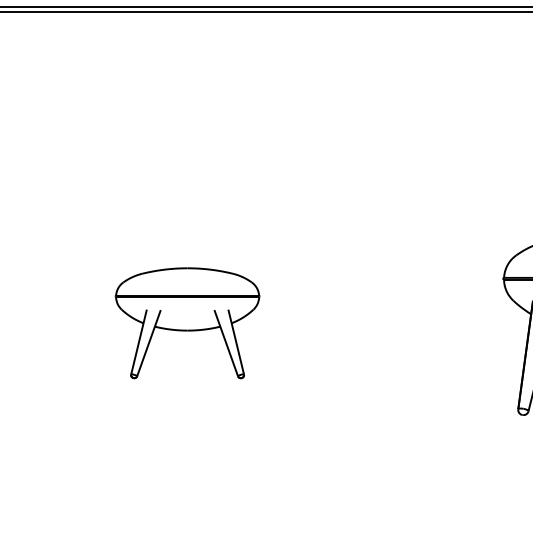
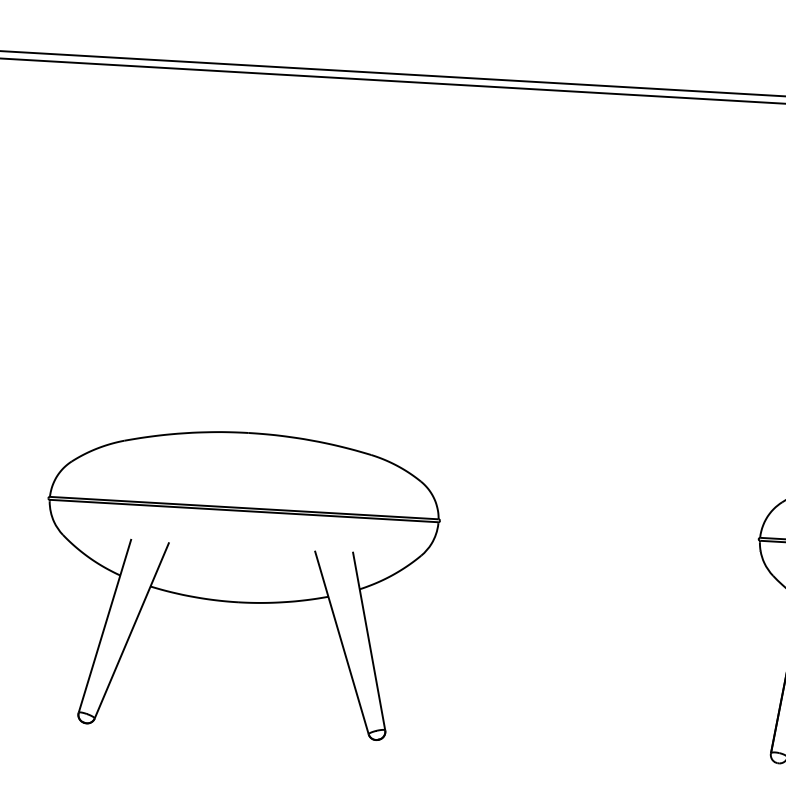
part: (187, 322) -> (239, 580), size x1.67

